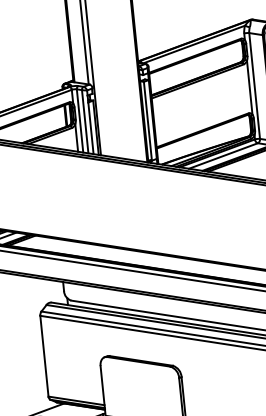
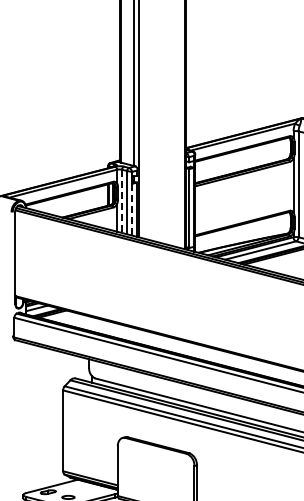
line: (80, 121) -> (122, 201), solid -> dashed
line: (91, 128) -> (132, 209), solid -> dashed

